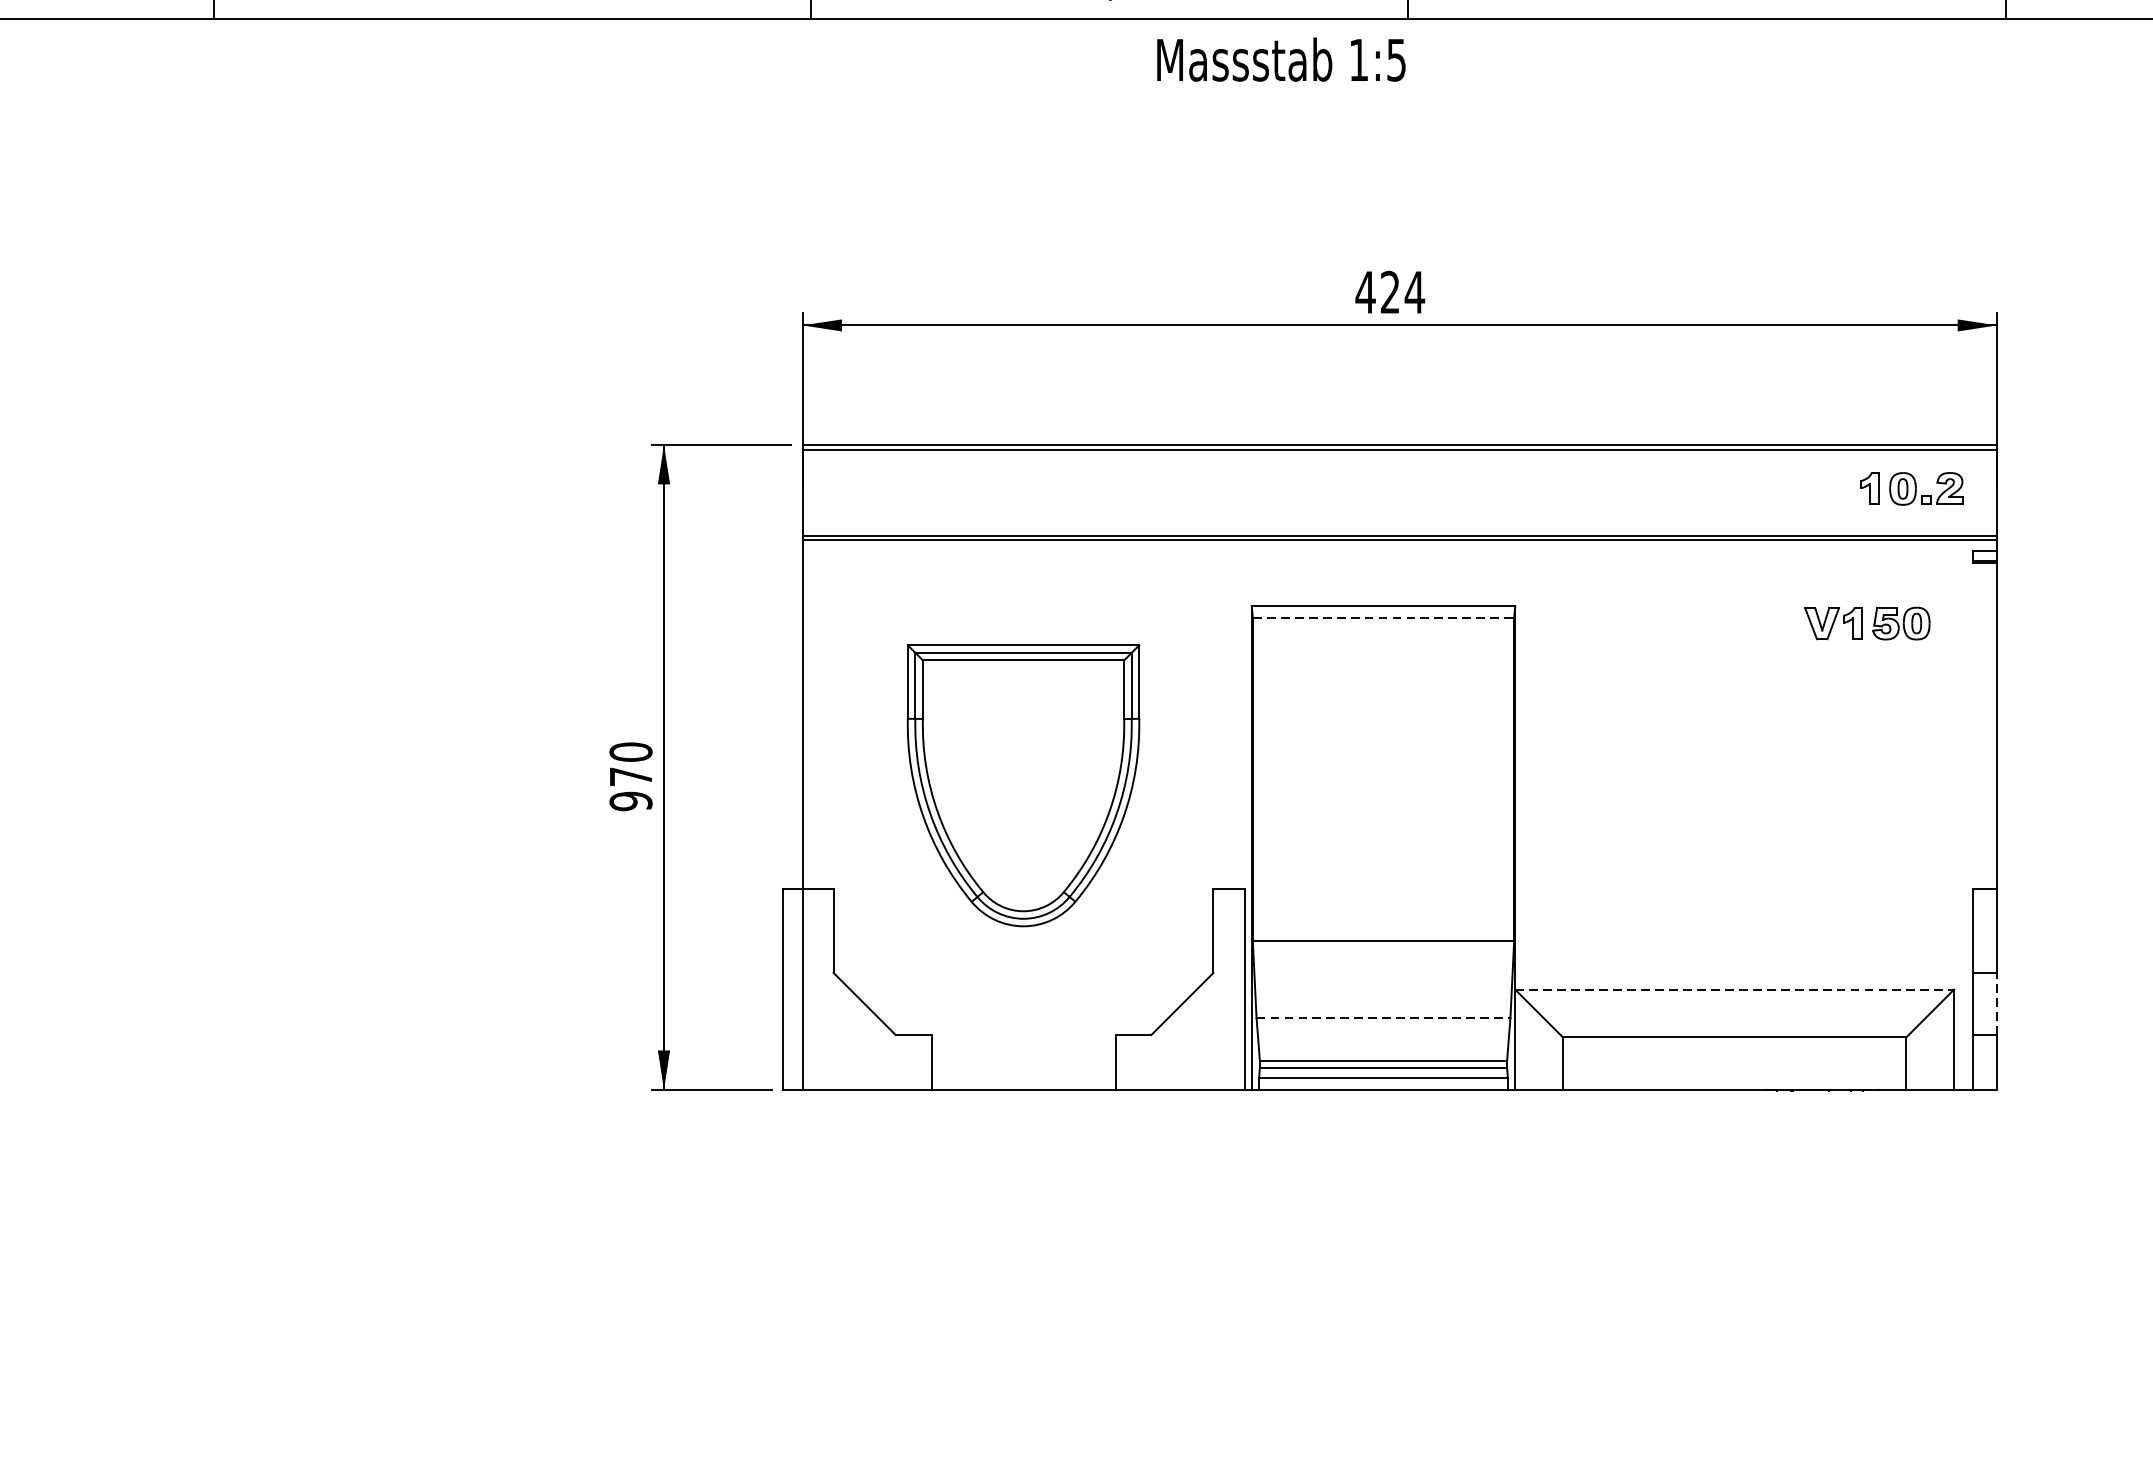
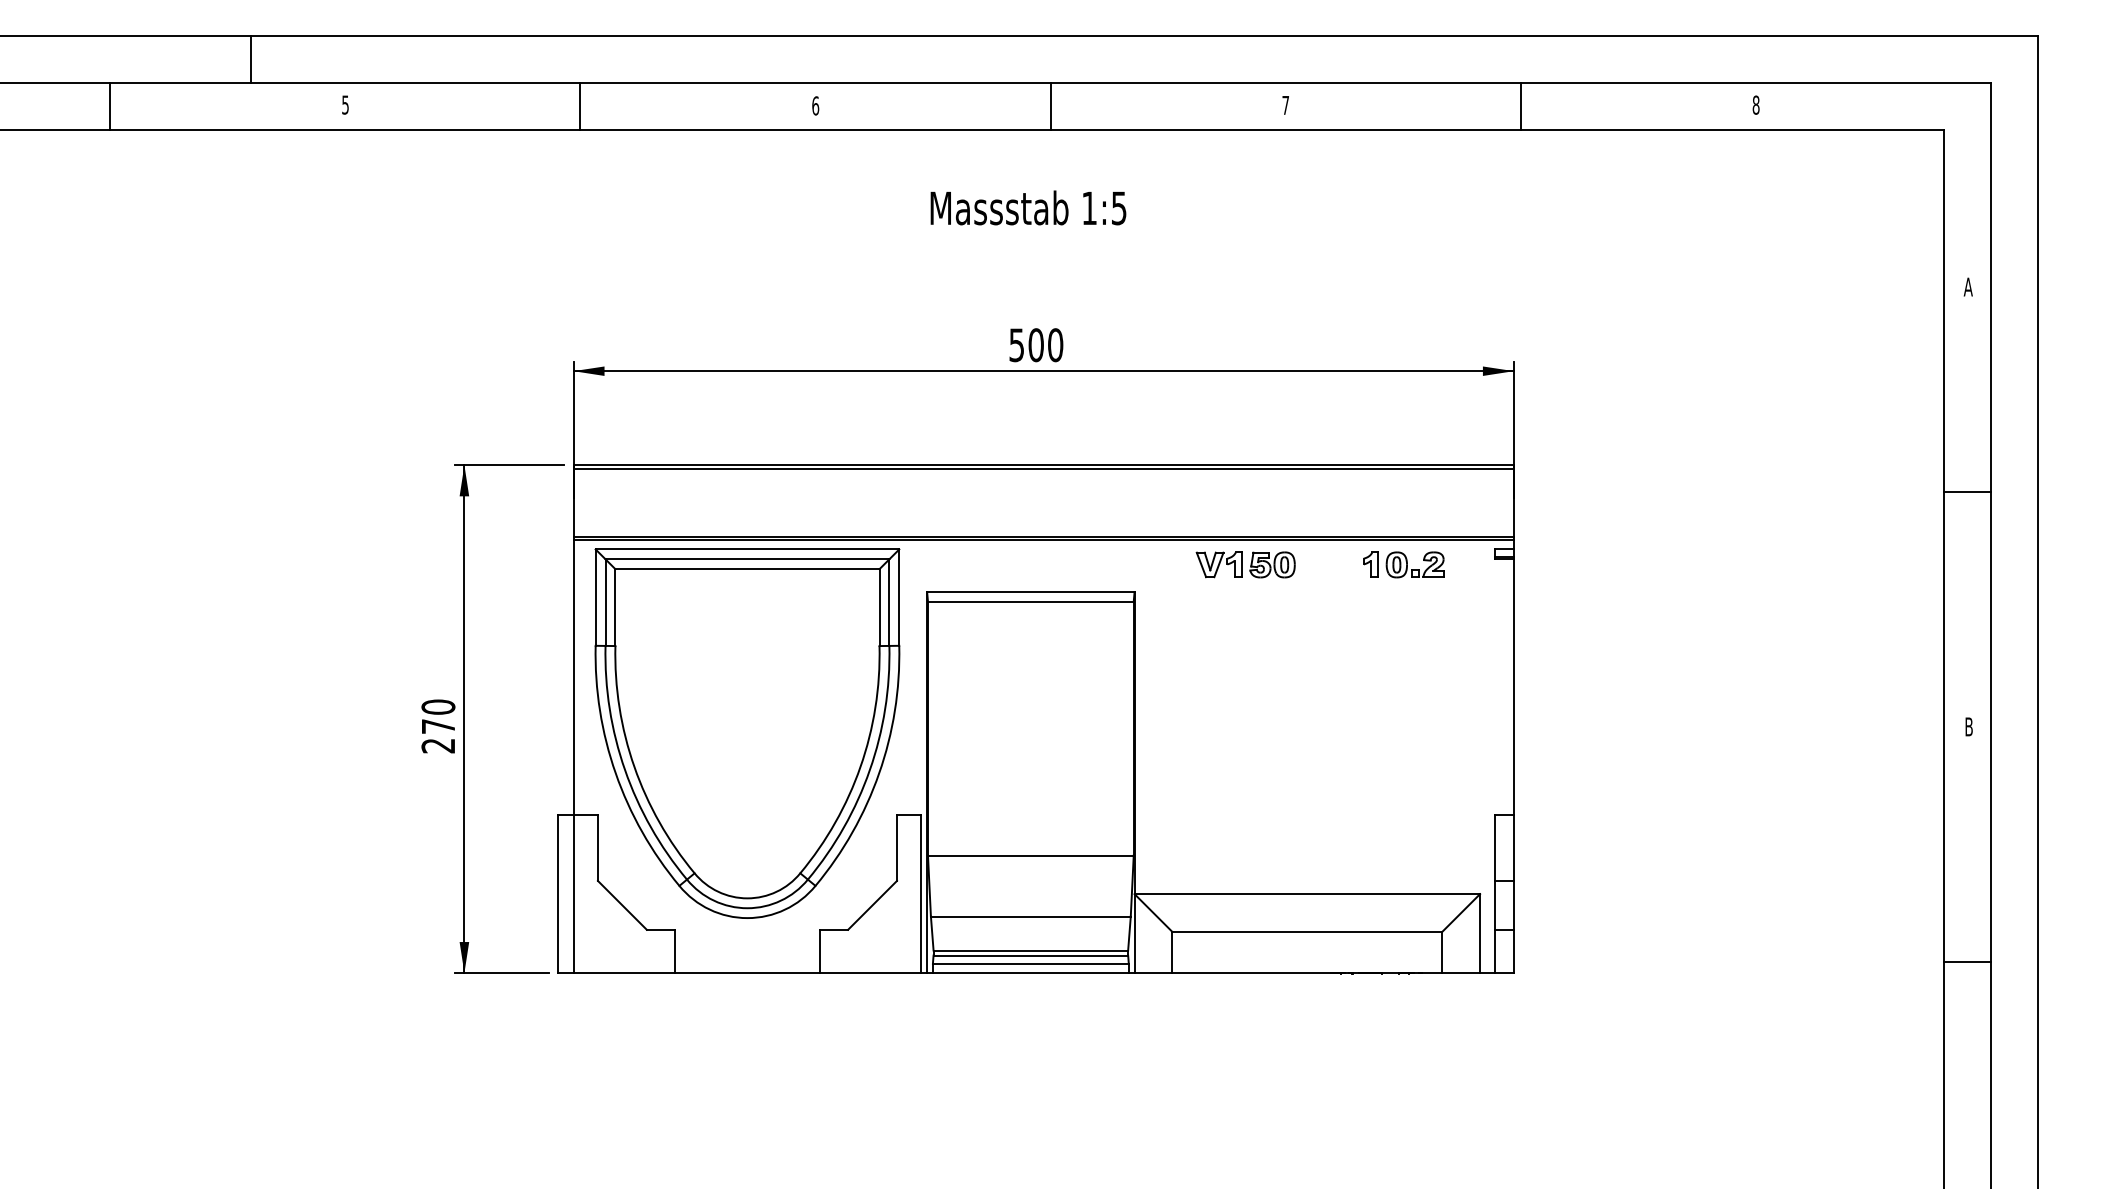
text: (1281, 59) -> (1028, 207), moved
text: (1389, 292) -> (1035, 345), 424 -> 500
part: (1911, 488) -> (1403, 564), moved
line: (1383, 617) -> (1030, 601), dashed -> solid
part: (1866, 623) -> (1245, 564), moved
part: (1023, 785) -> (747, 733), size x1.67
text: (631, 800) -> (438, 745), 970 -> 270
line: (1734, 990) -> (1307, 894), dashed -> solid
line: (1996, 1002) -> (1513, 904), dashed -> solid
line: (1383, 1018) -> (1030, 916), dashed -> solid

